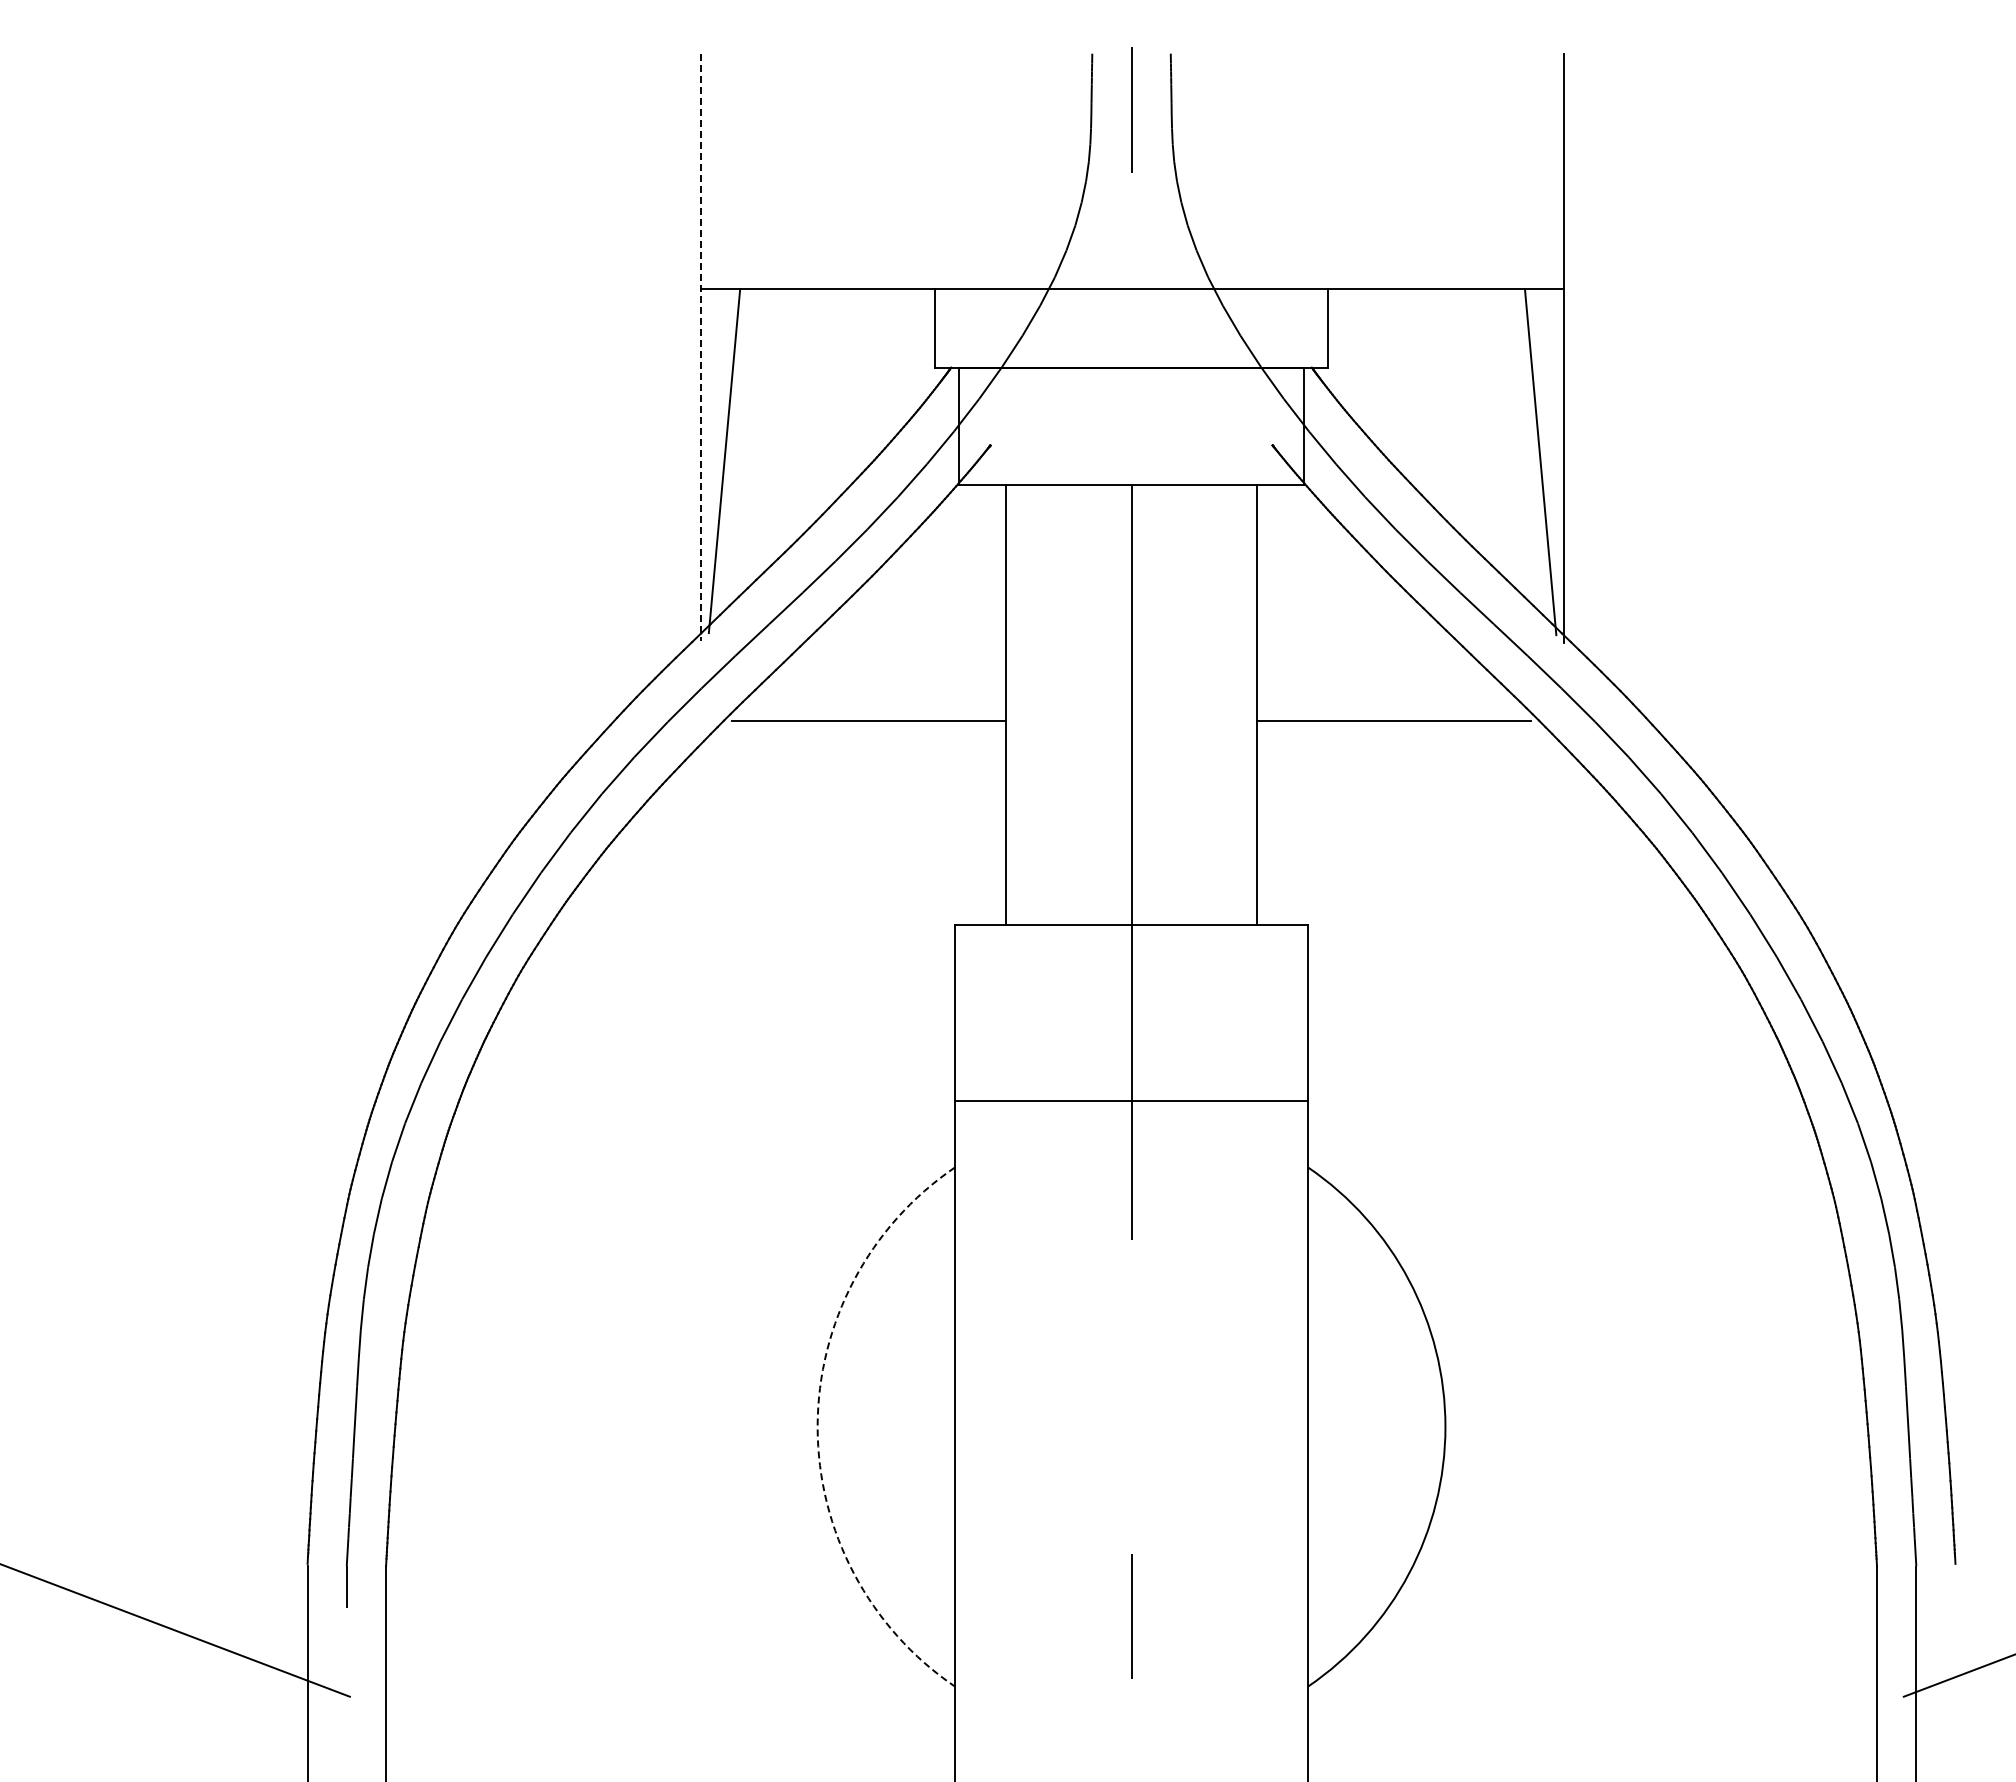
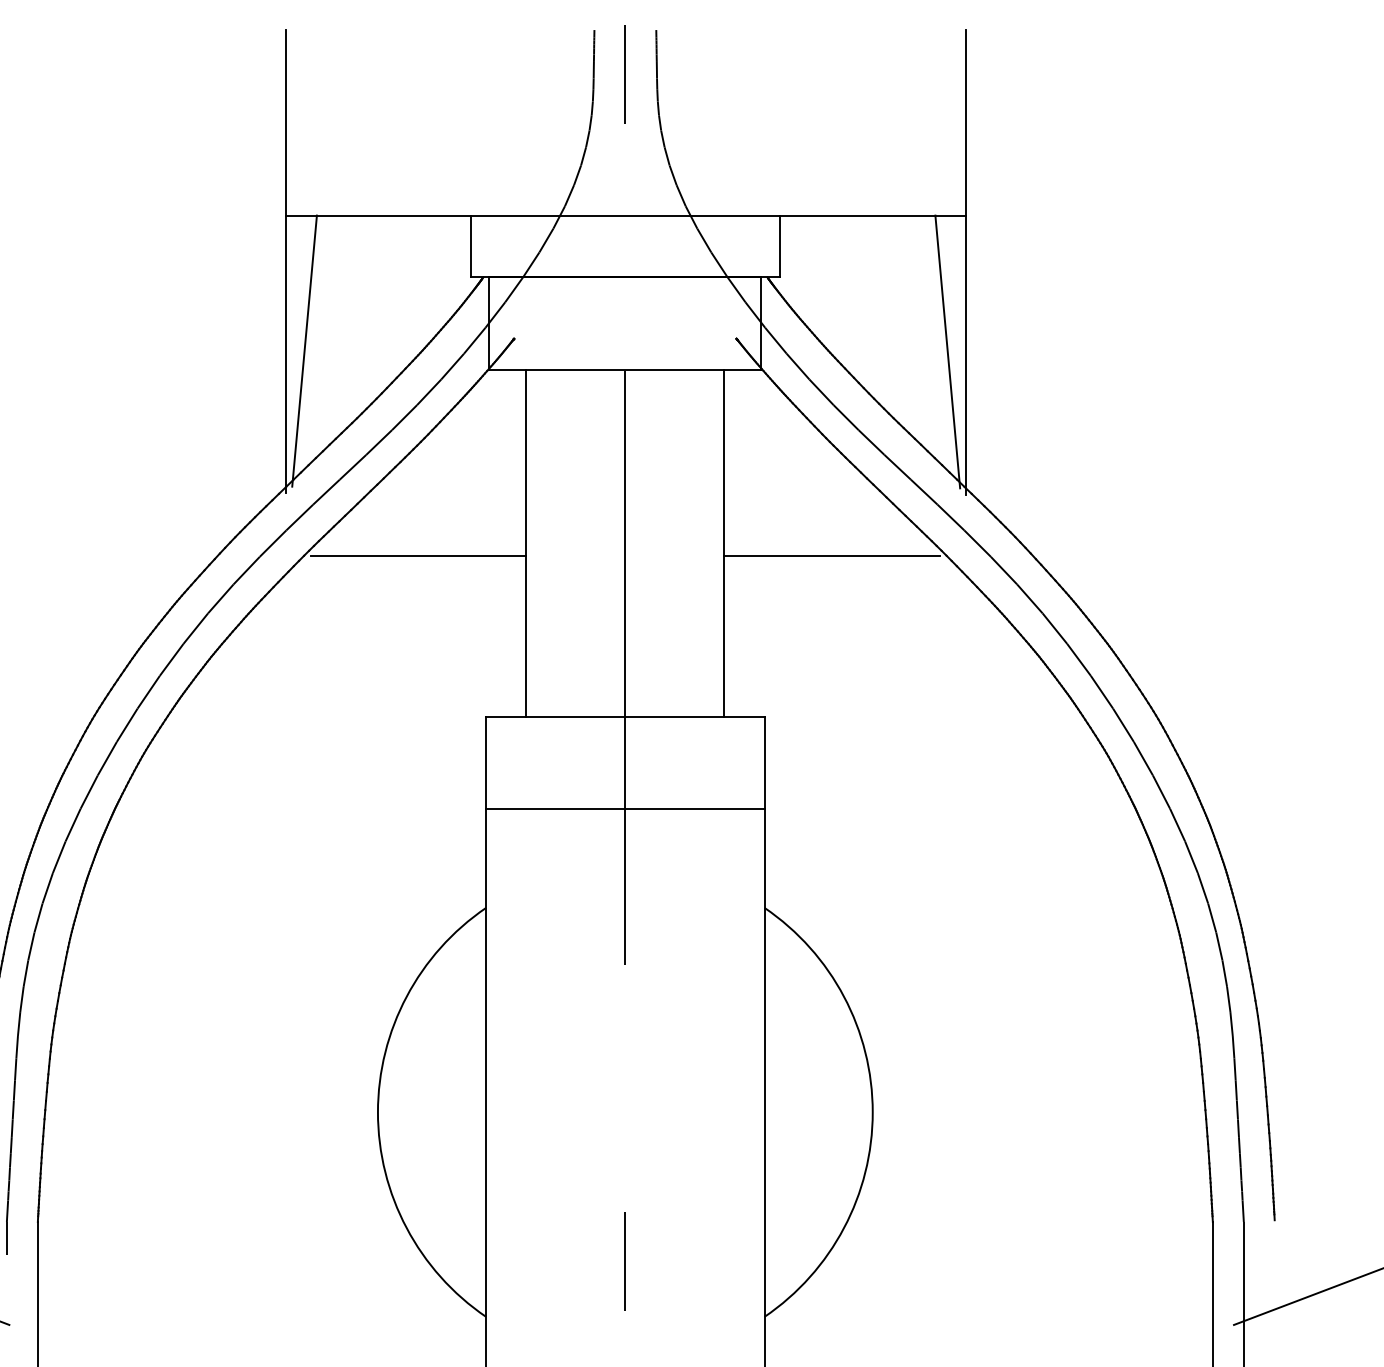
line: (700, 347) -> (285, 261), dashed -> solid
line: (1131, 1101) -> (625, 809), moved
arc: (817, 1427) -> (377, 1112), dashed -> solid

